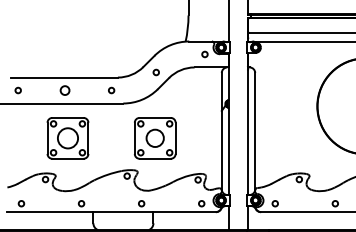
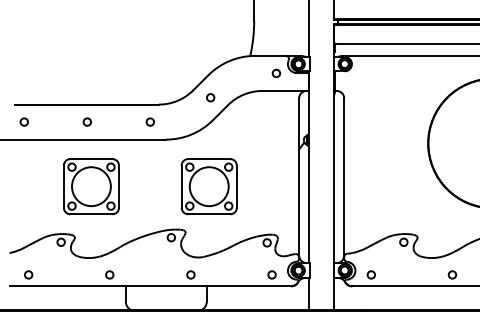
circle: (64, 90) -> (86, 121), size x0.62
circle: (67, 138) -> (90, 186), size x1.43
circle: (154, 138) -> (208, 186), size x1.67

